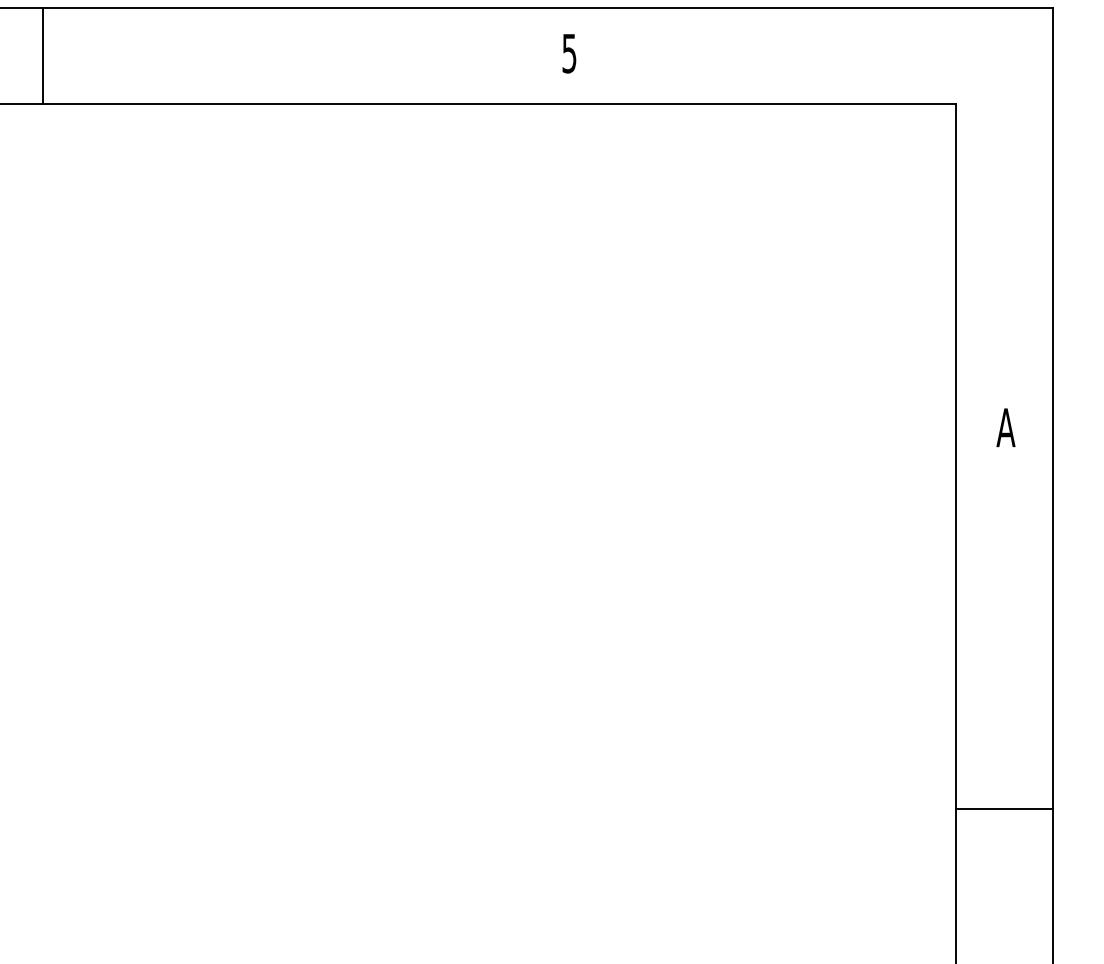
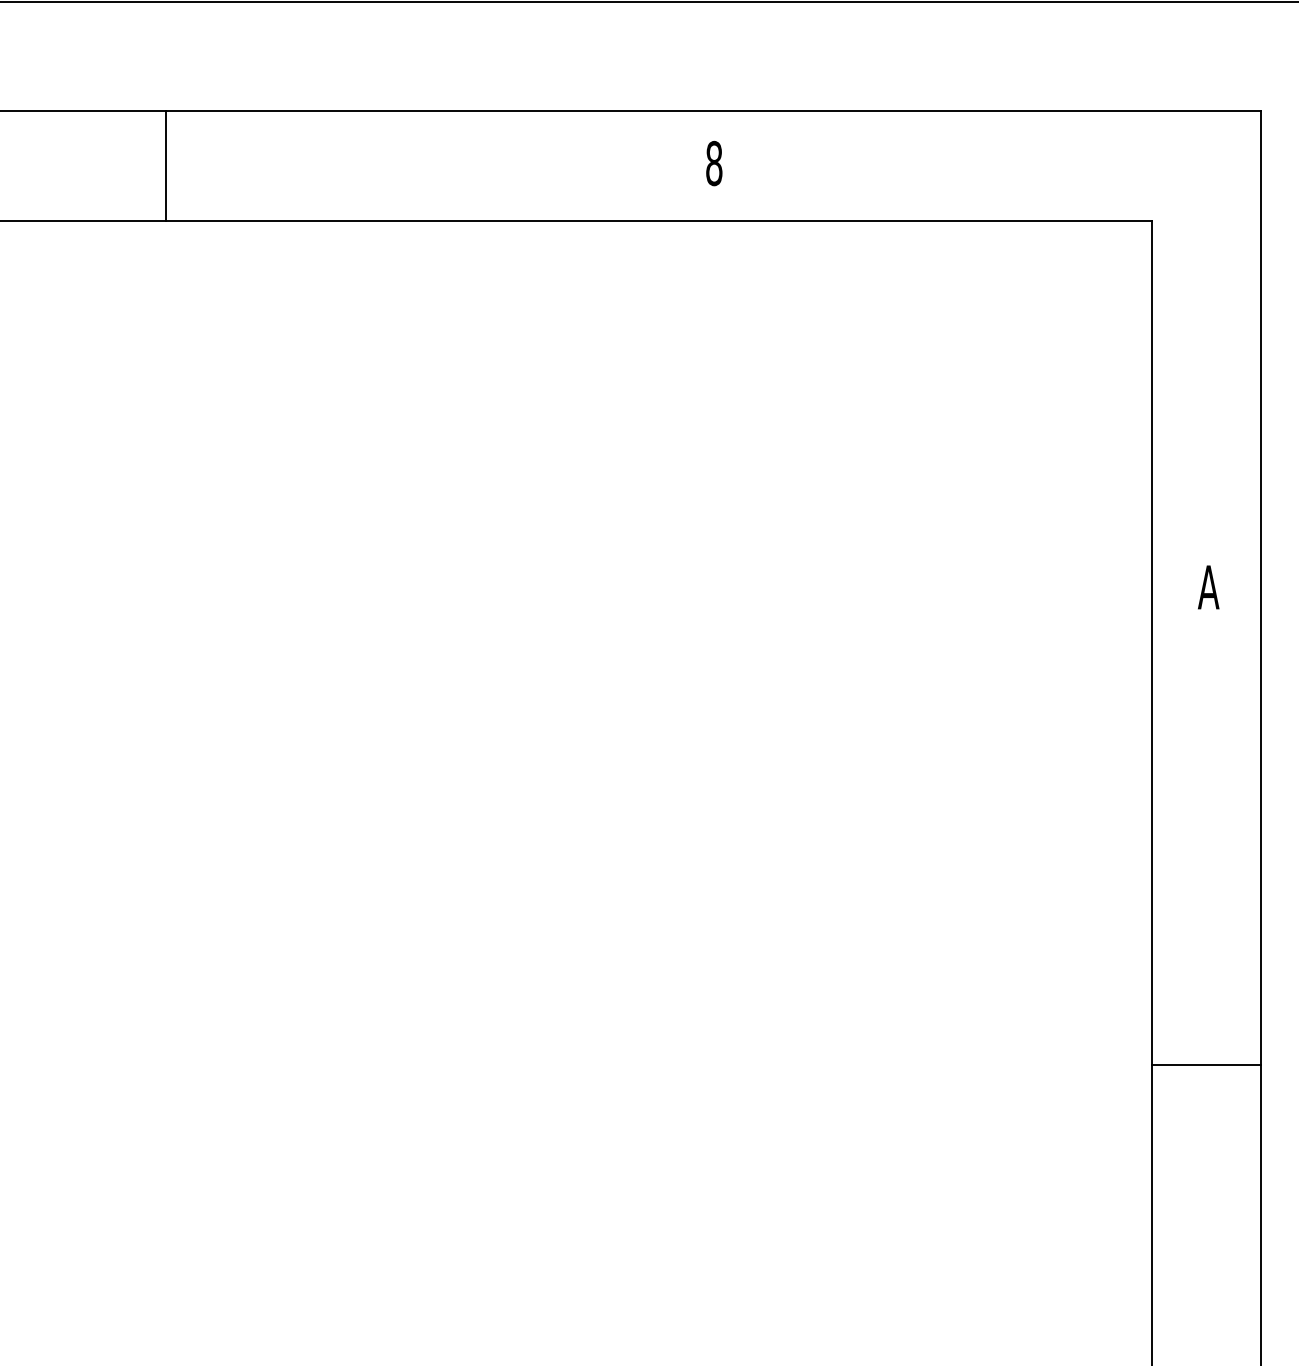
text: (569, 53) -> (714, 163), 5 -> 8
line: (42, 56) -> (165, 166), moved
line: (1004, 808) -> (1206, 1064), moved

